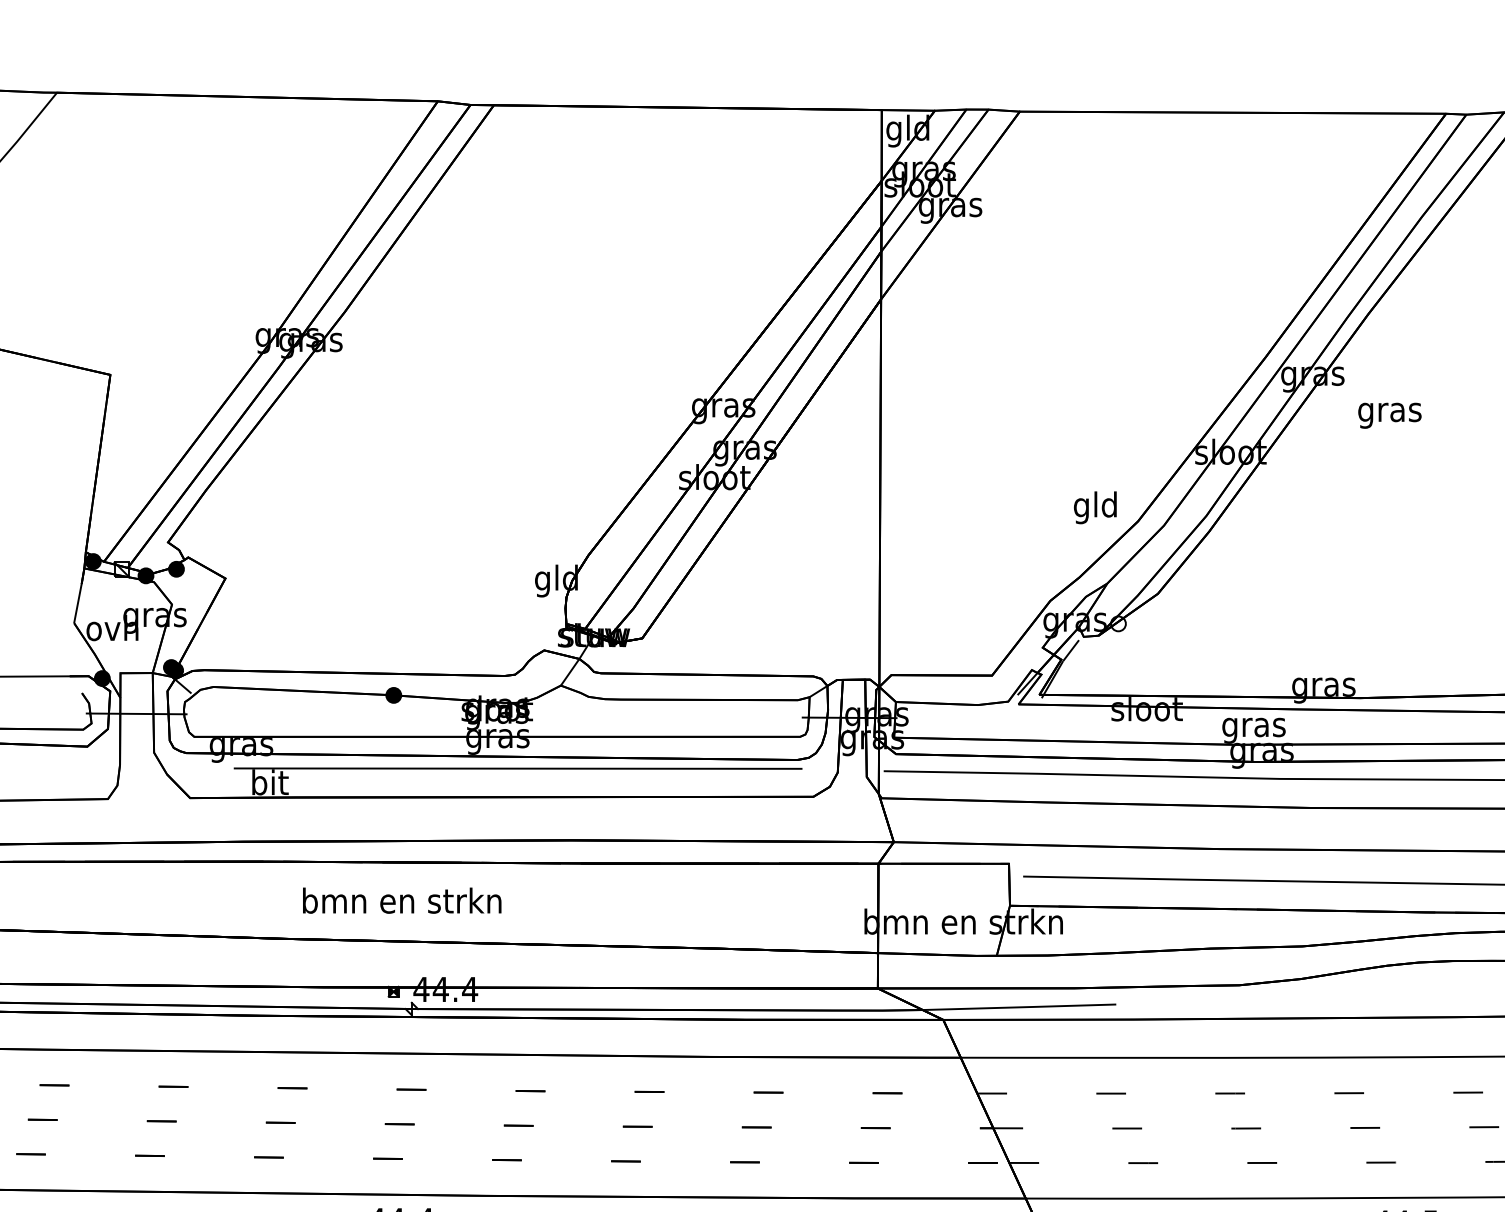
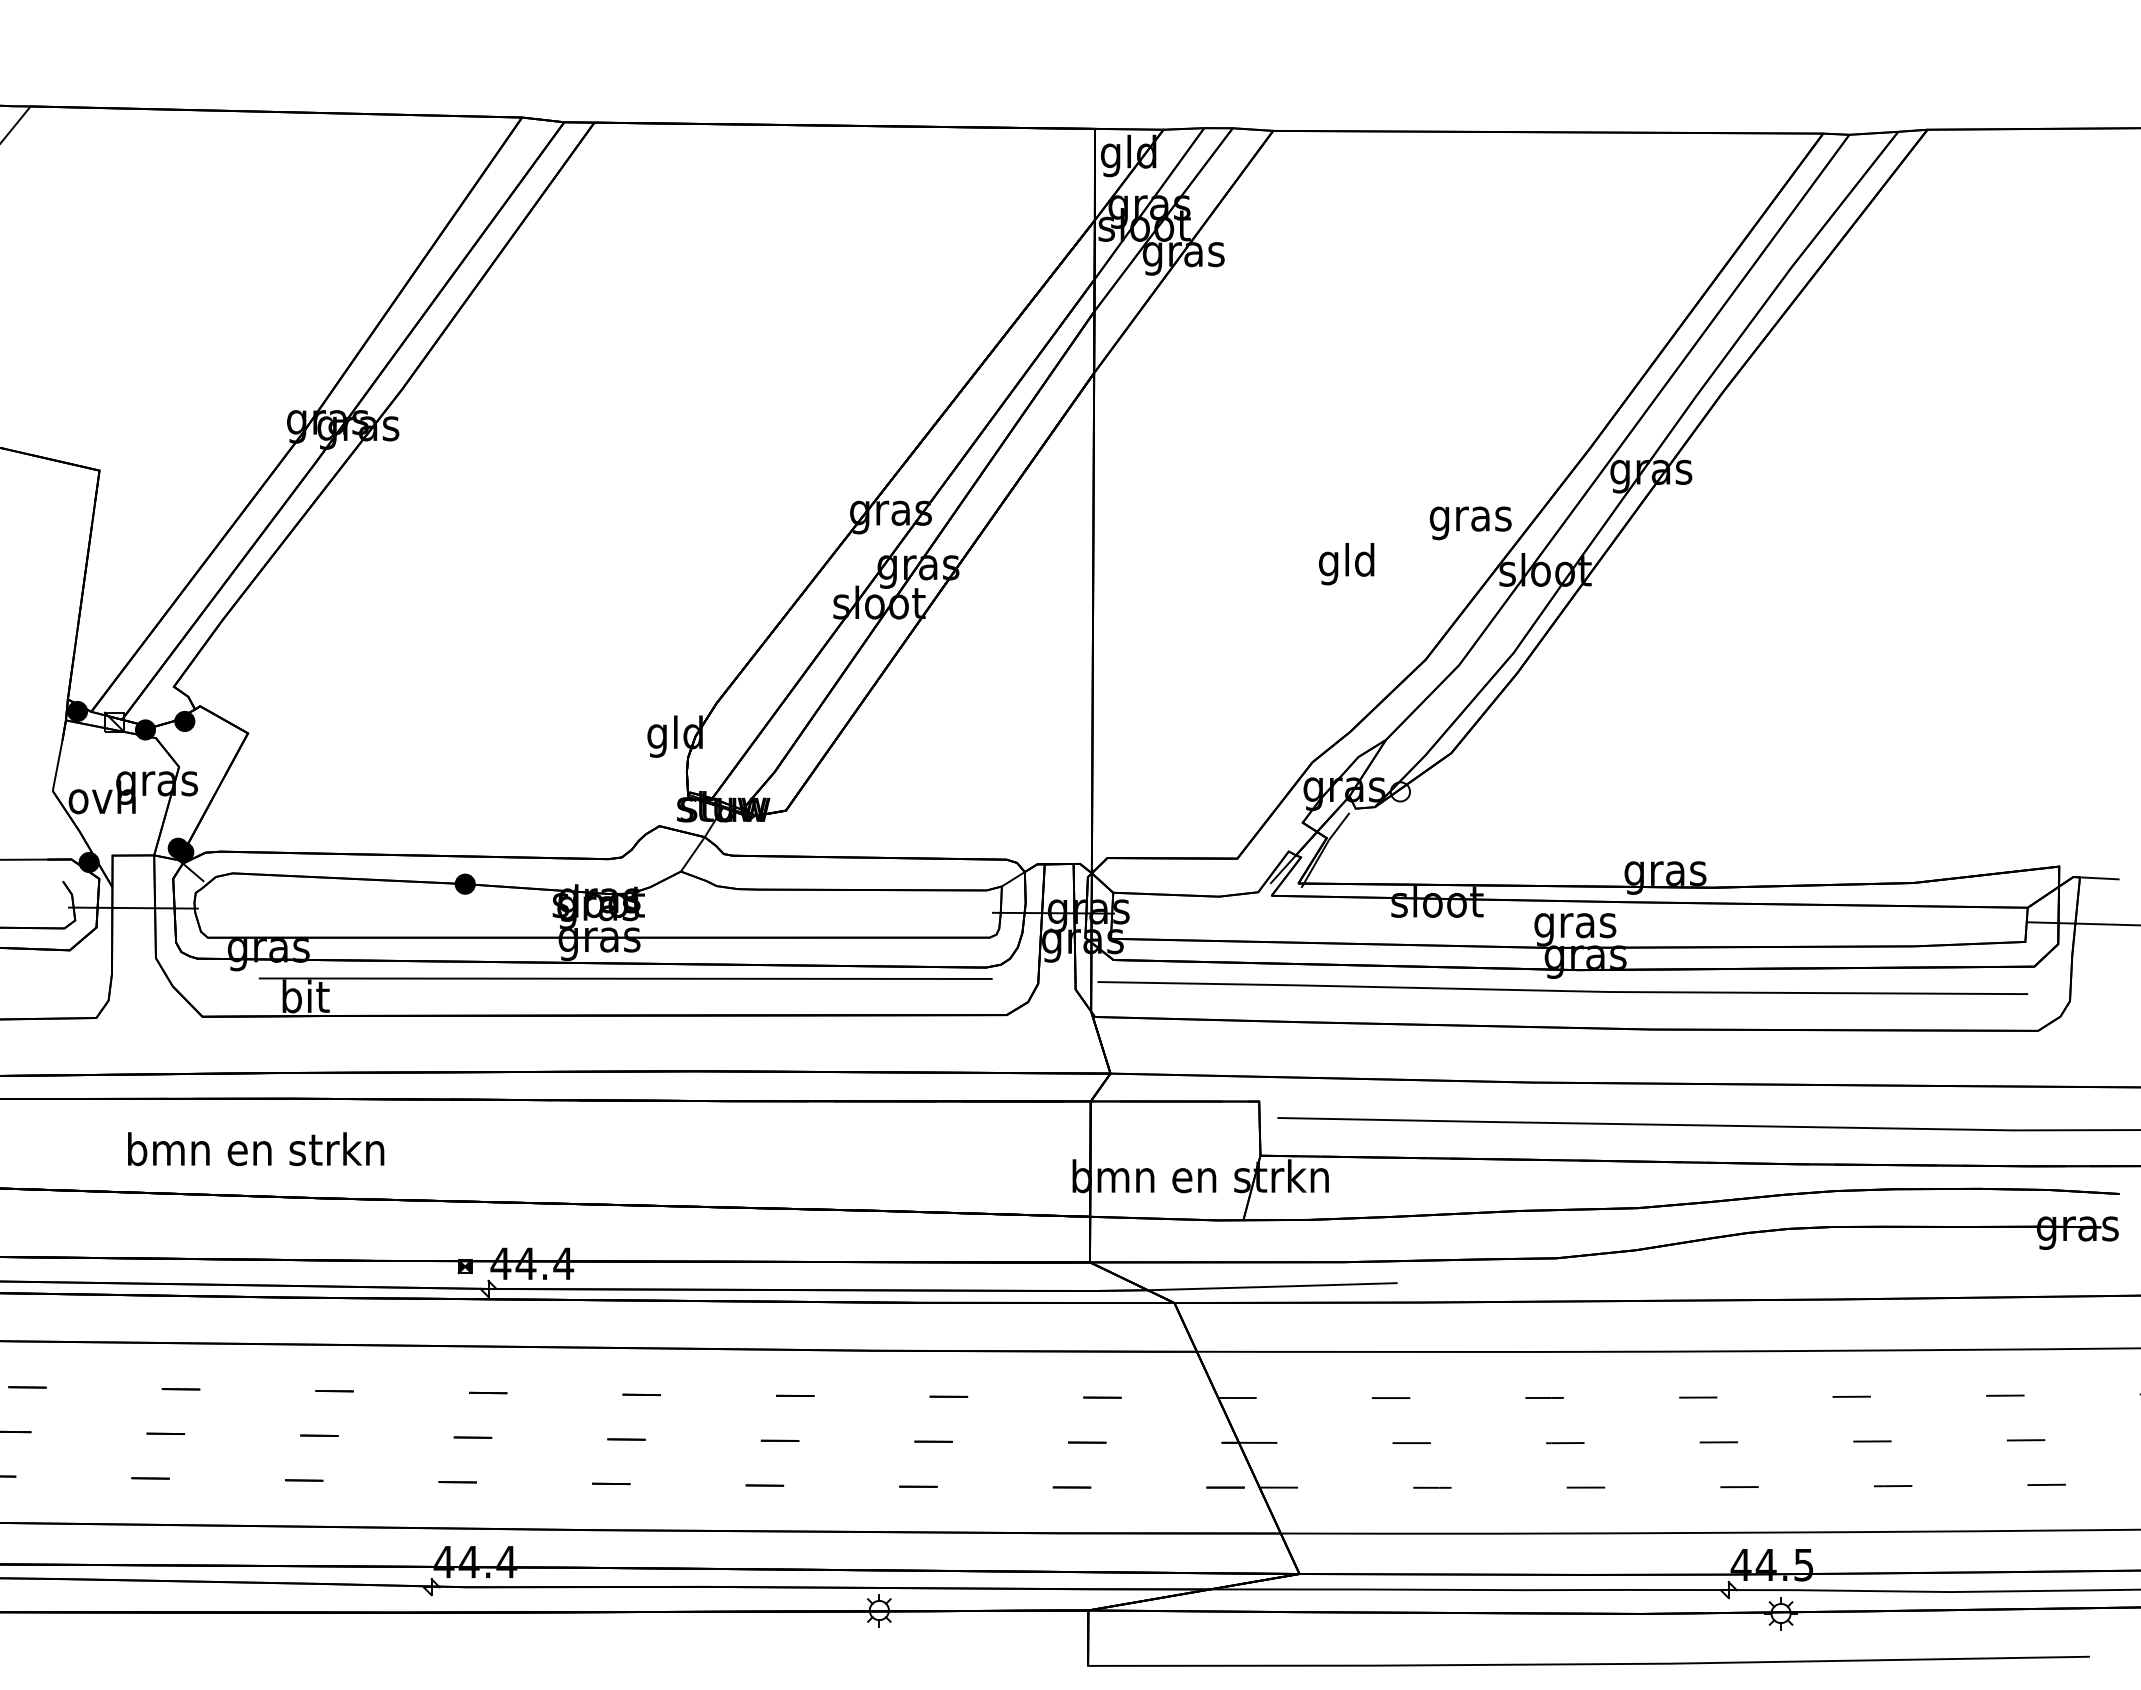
text: (1389, 415) -> (1470, 523), moved
text: (1095, 508) -> (1346, 564), moved
text: (402, 900) -> (256, 1149), moved

